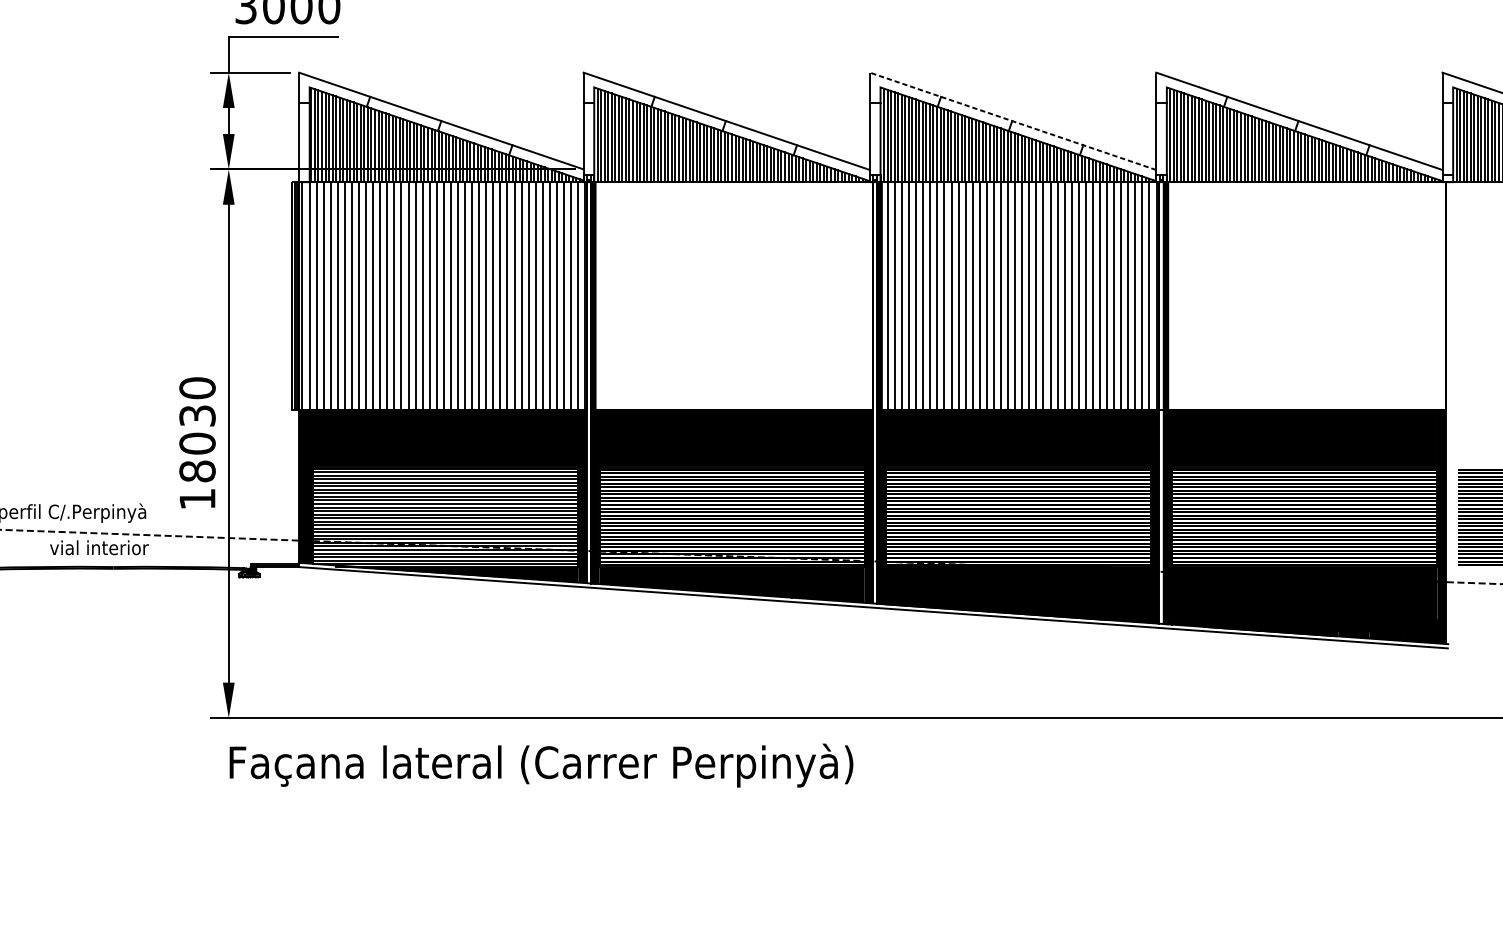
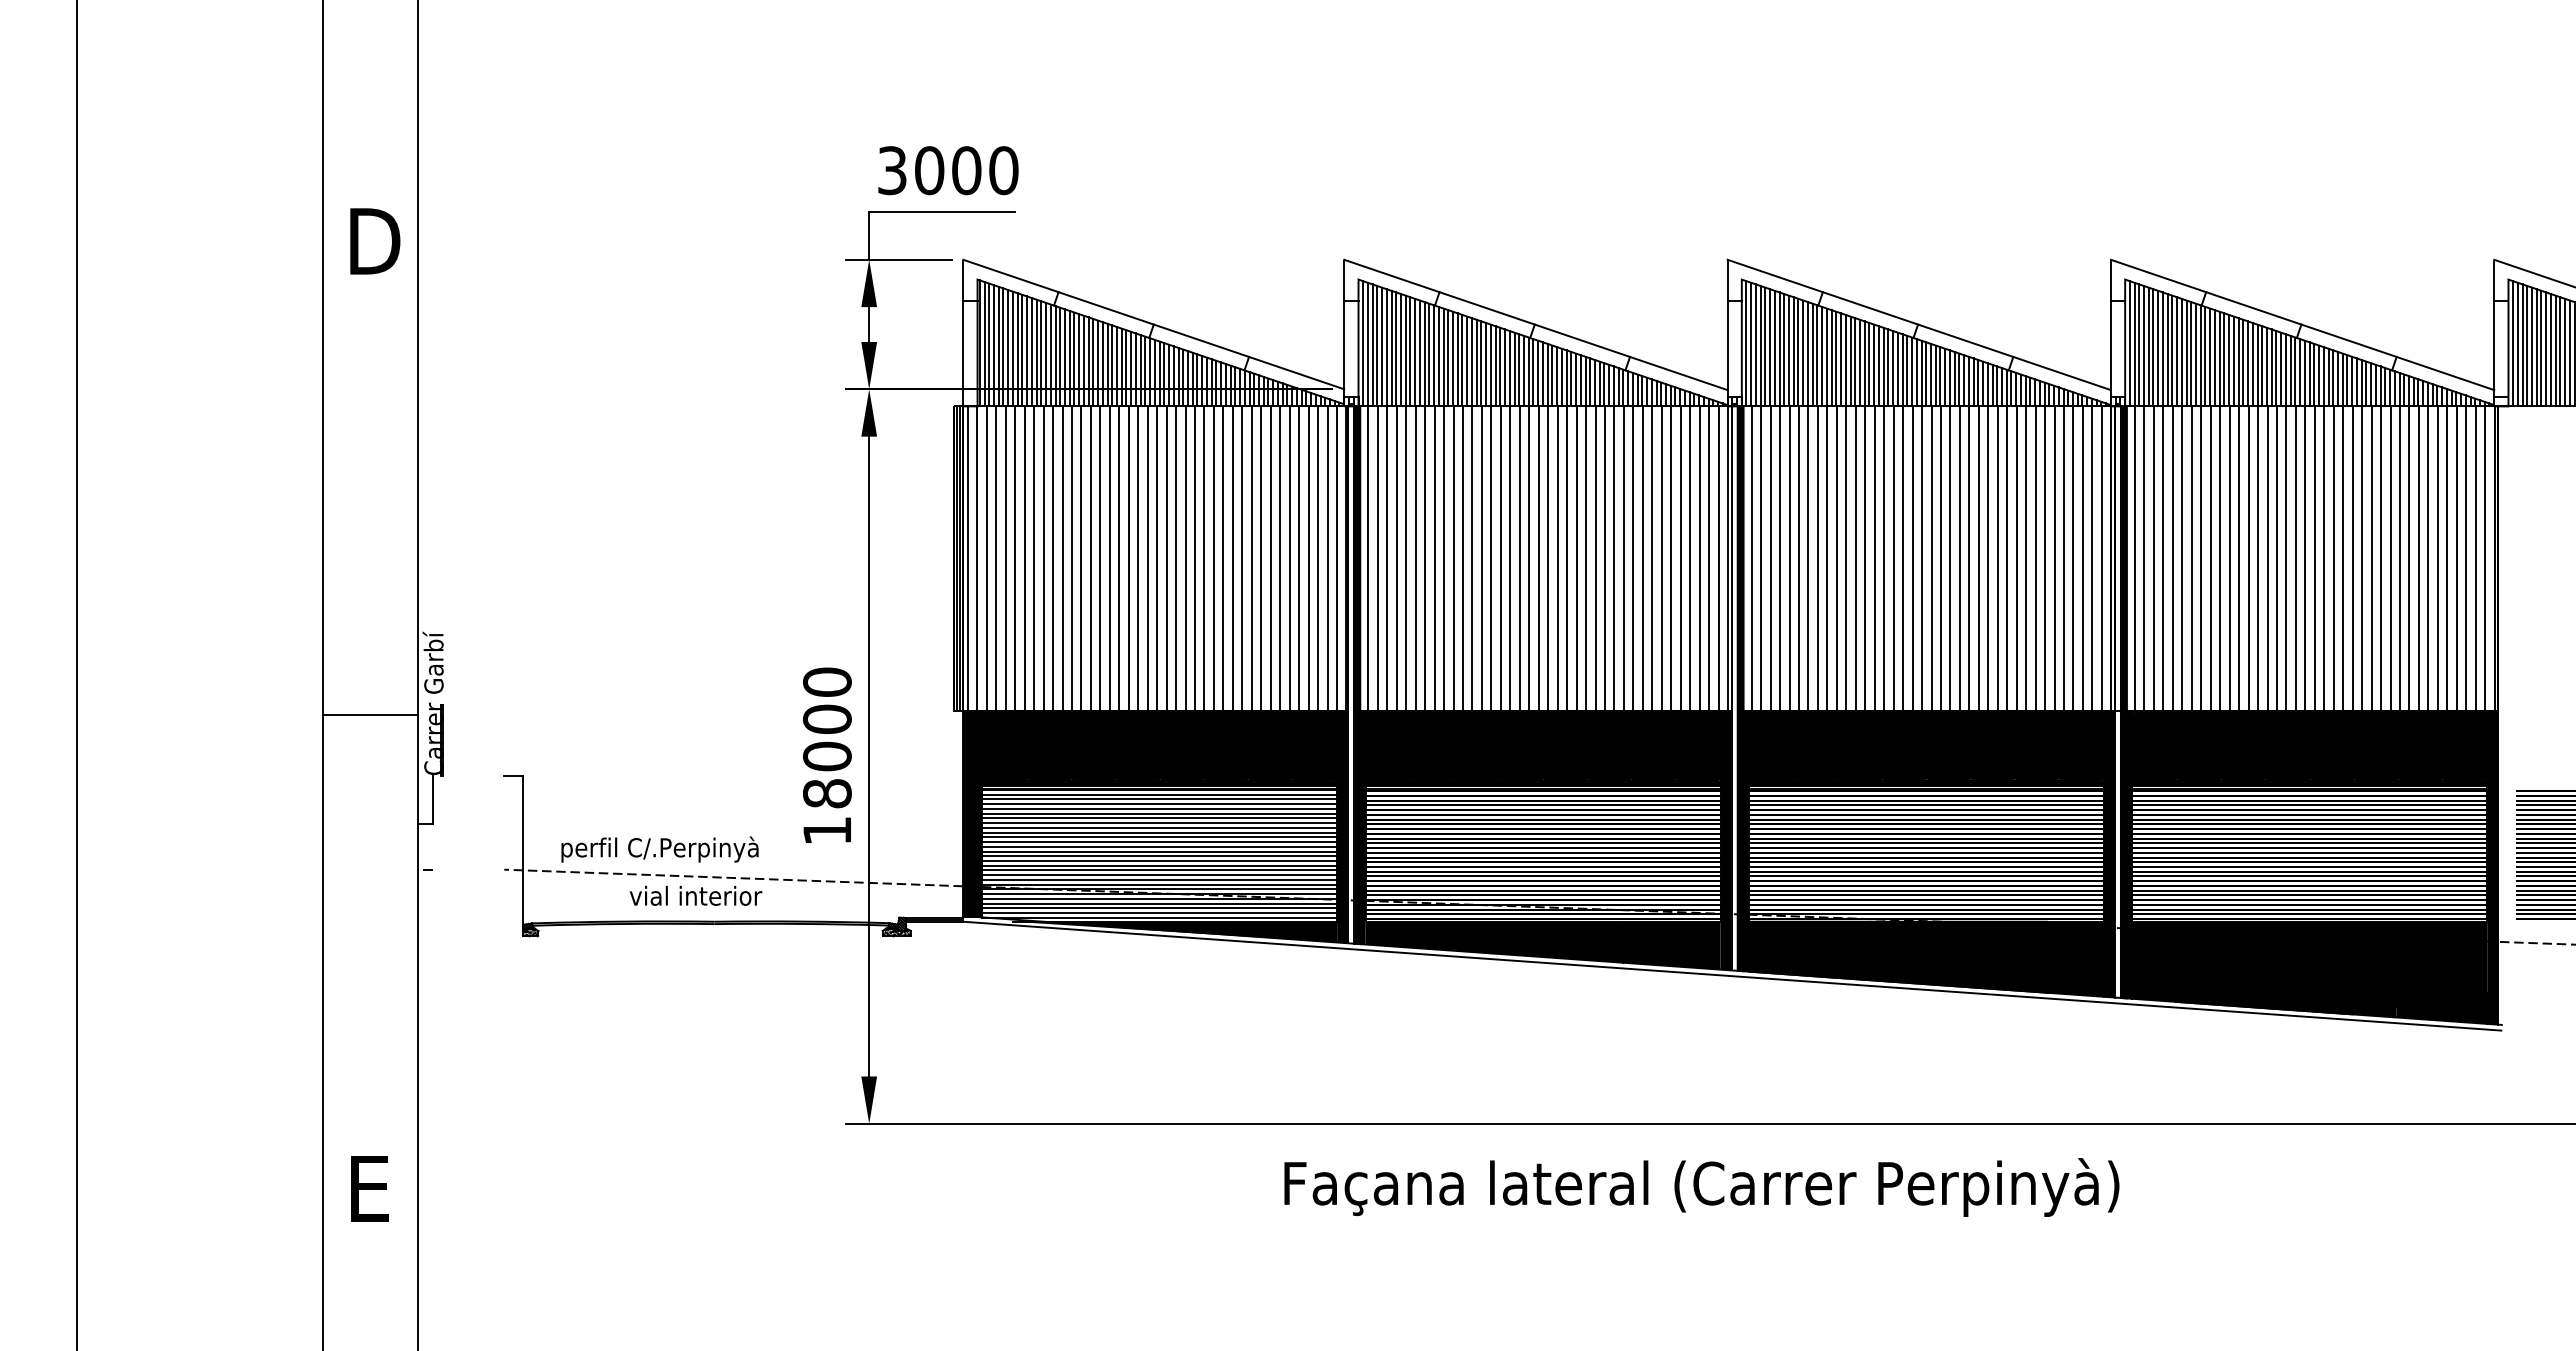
line: (1012, 121) -> (1918, 324), dashed -> solid
hatch: (732, 295) -> (1543, 558), added
hatch: (1304, 295) -> (2309, 558), added
text: (197, 416) -> (827, 719), 18030 -> 18000
text: (541, 765) -> (1701, 1187), moved

